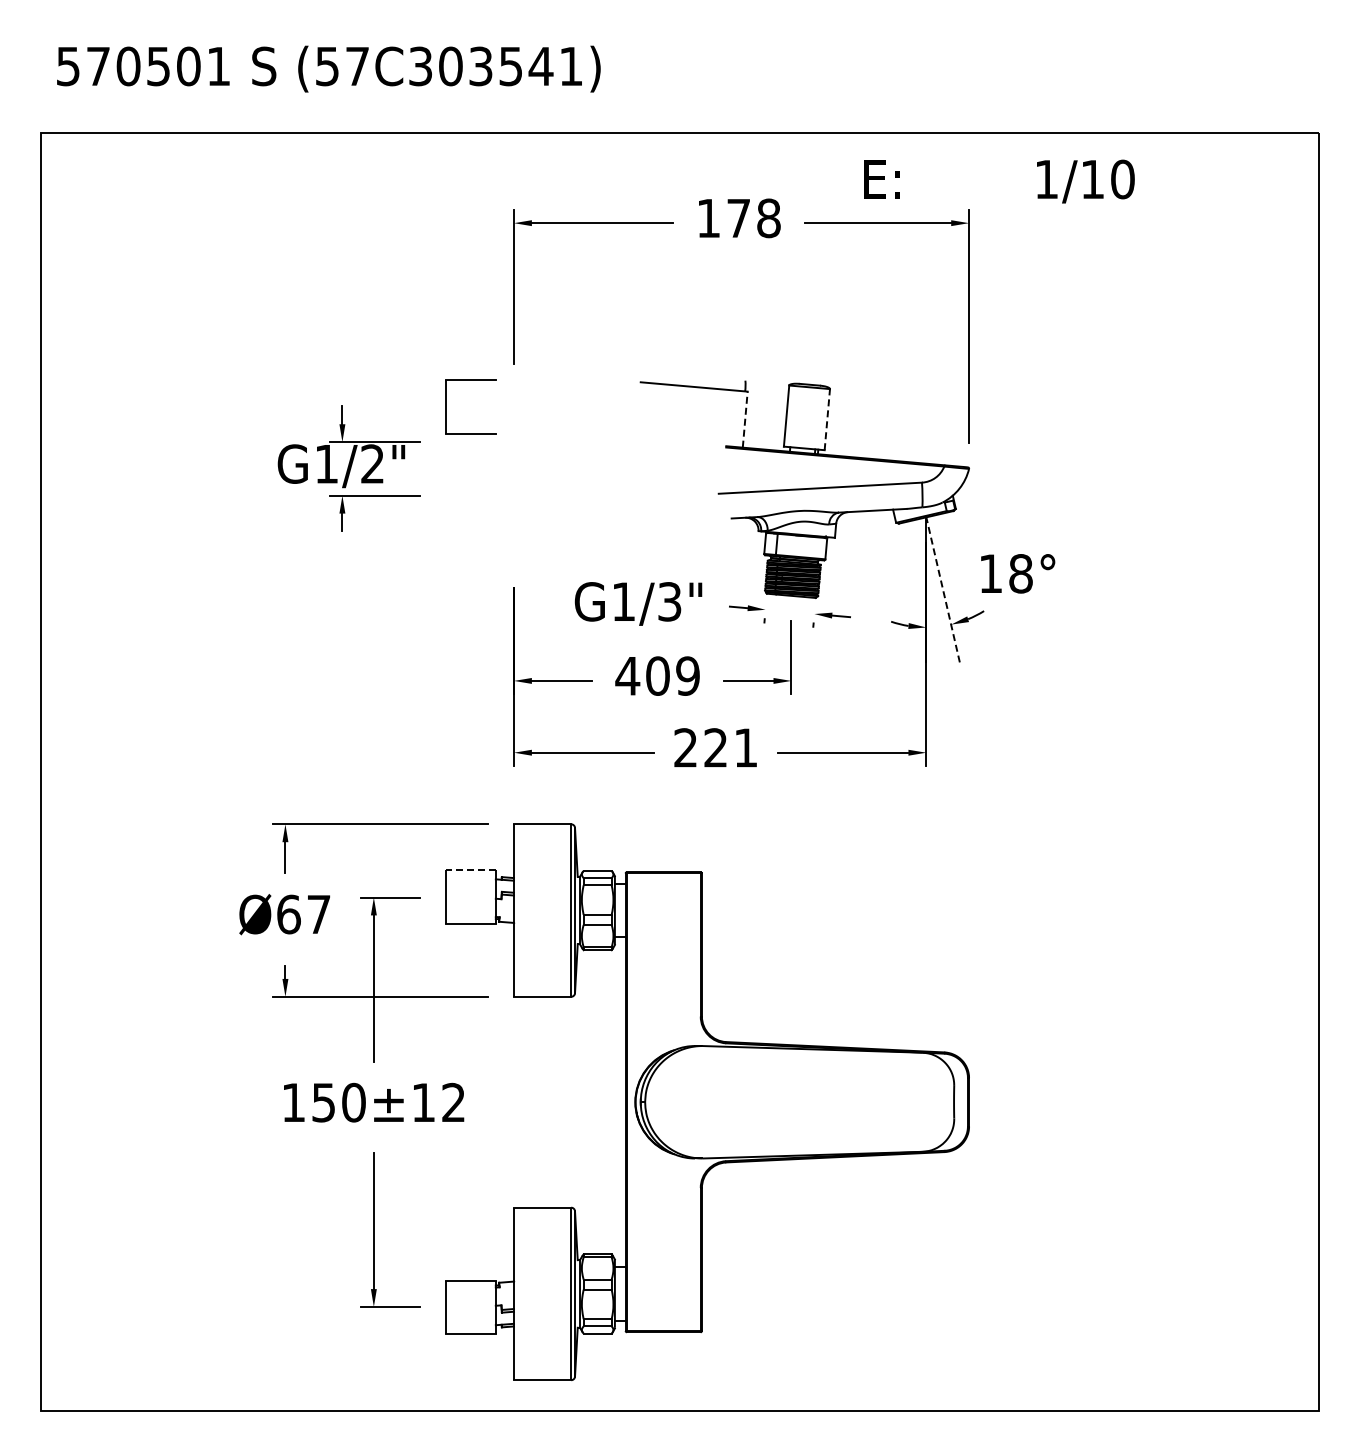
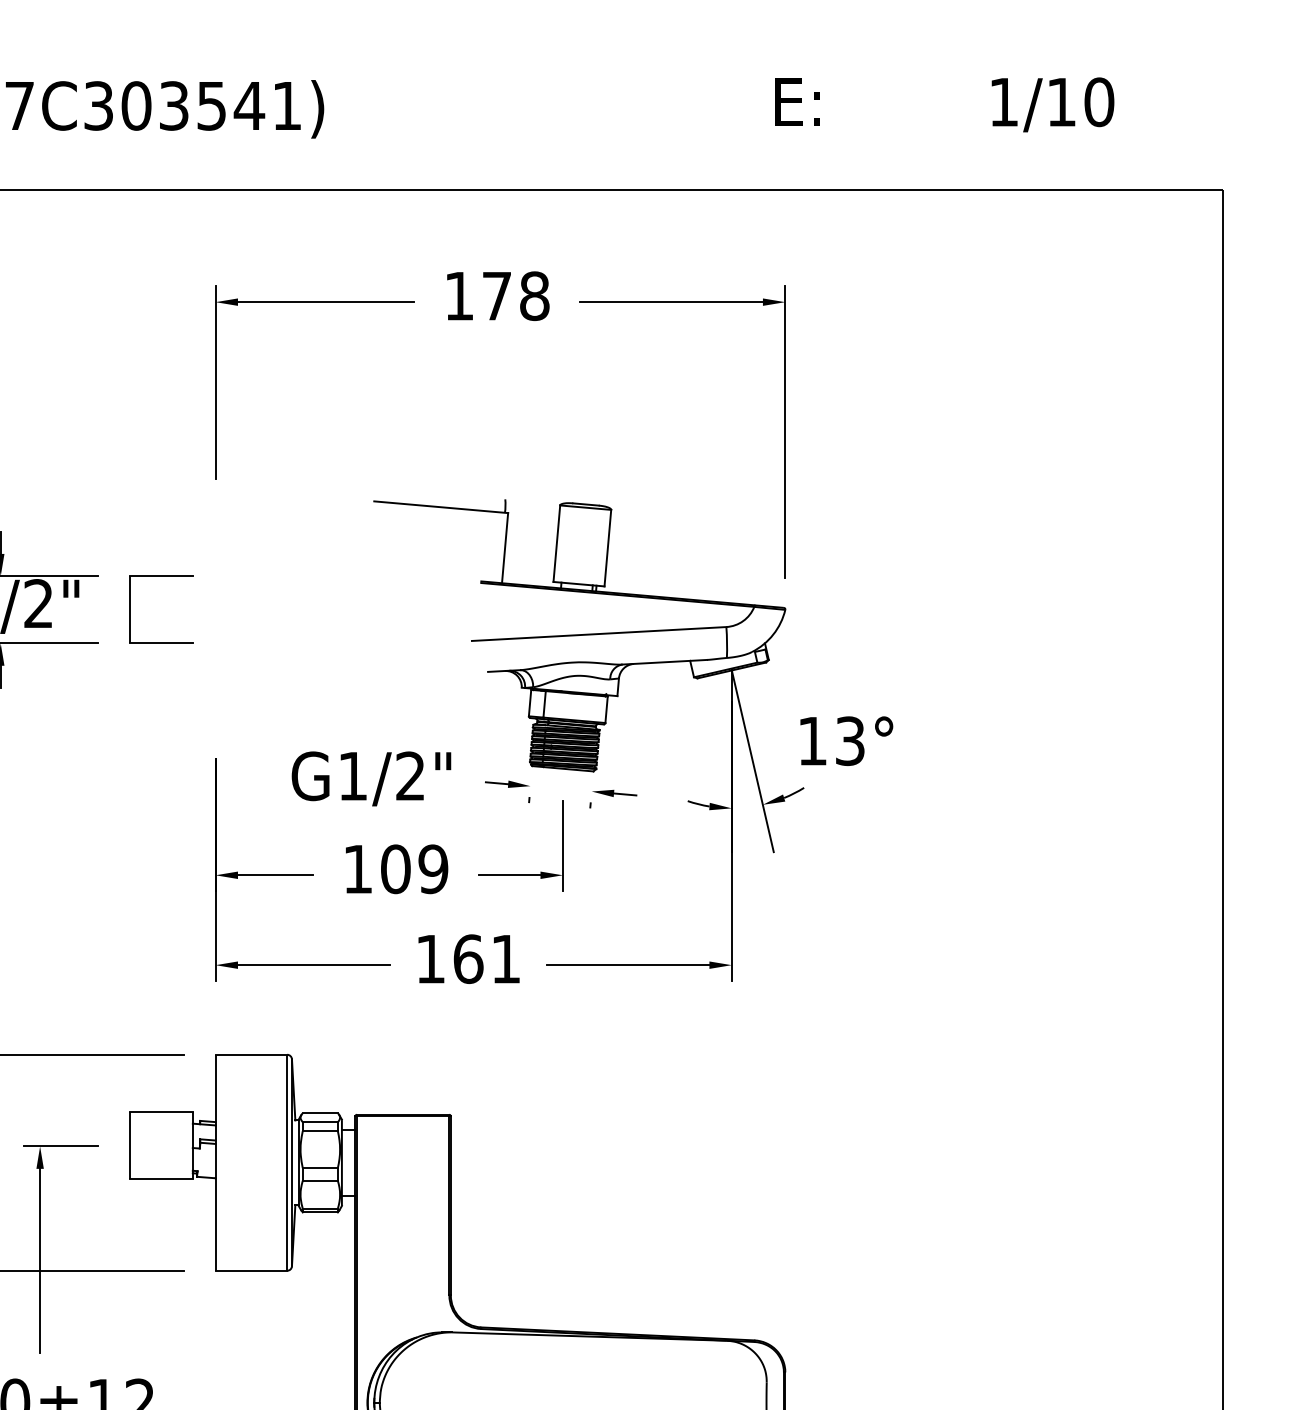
text: (999, 181) -> (944, 104), moved
part: (446, 406) -> (131, 609), moved
line: (745, 419) -> (505, 547), dashed -> solid
line: (827, 419) -> (608, 547), dashed -> solid
text: (1020, 573) -> (849, 740), 18° -> 13°
line: (942, 589) -> (752, 760), dashed -> solid
text: (669, 601) -> (410, 775), G1/3" -> G1/2"
text: (627, 676) -> (357, 869), 409 -> 109
text: (701, 747) -> (450, 958), 221 -> 161
line: (470, 870) -> (161, 1112), dashed -> solid

